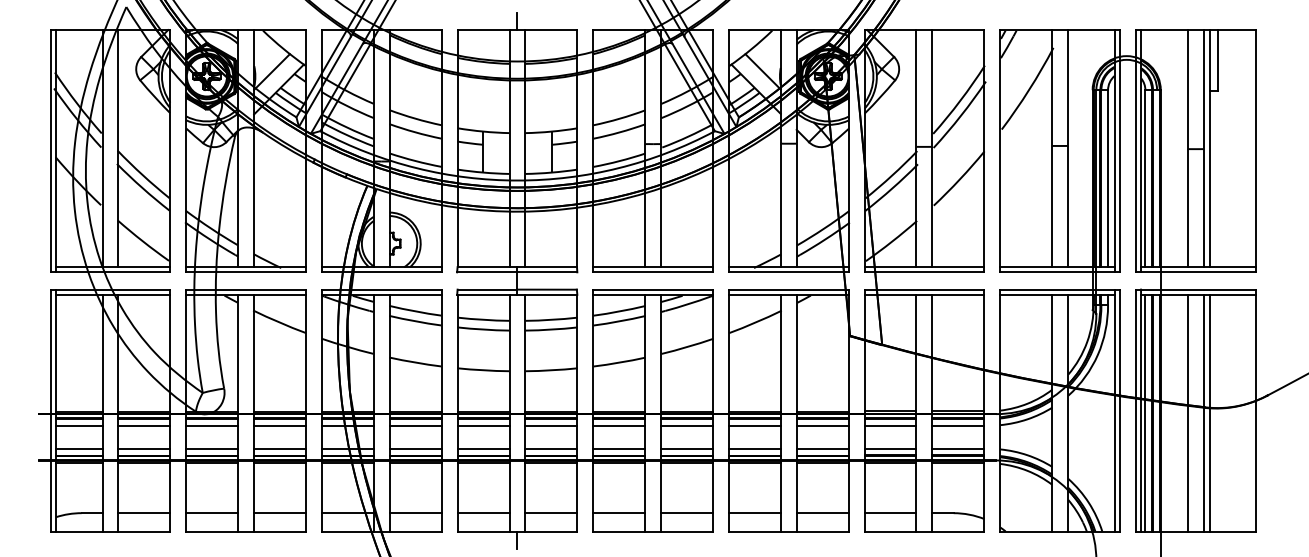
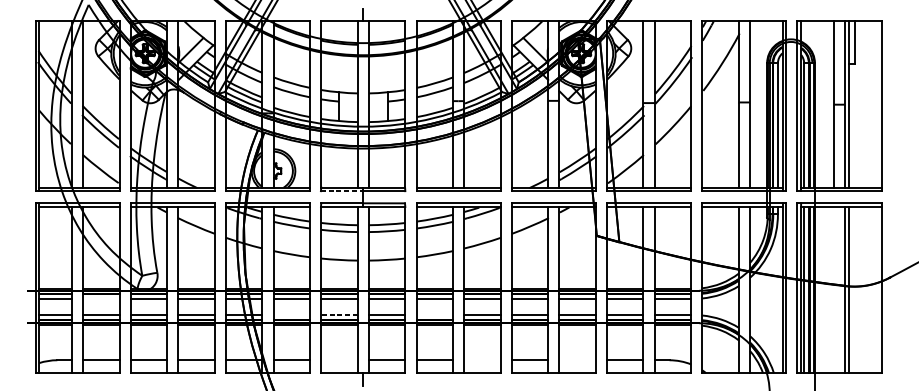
line: (487, 272) -> (342, 191), solid -> dashed
line: (1187, 412) -> (833, 289), removed
line: (144, 425) -> (101, 298), removed
line: (415, 448) -> (291, 314), removed
line: (483, 448) -> (339, 314), solid -> dashed
line: (619, 448) -> (434, 314), removed
line: (483, 513) -> (339, 360), removed
line: (686, 513) -> (481, 360), removed
line: (822, 513) -> (577, 360), removed

